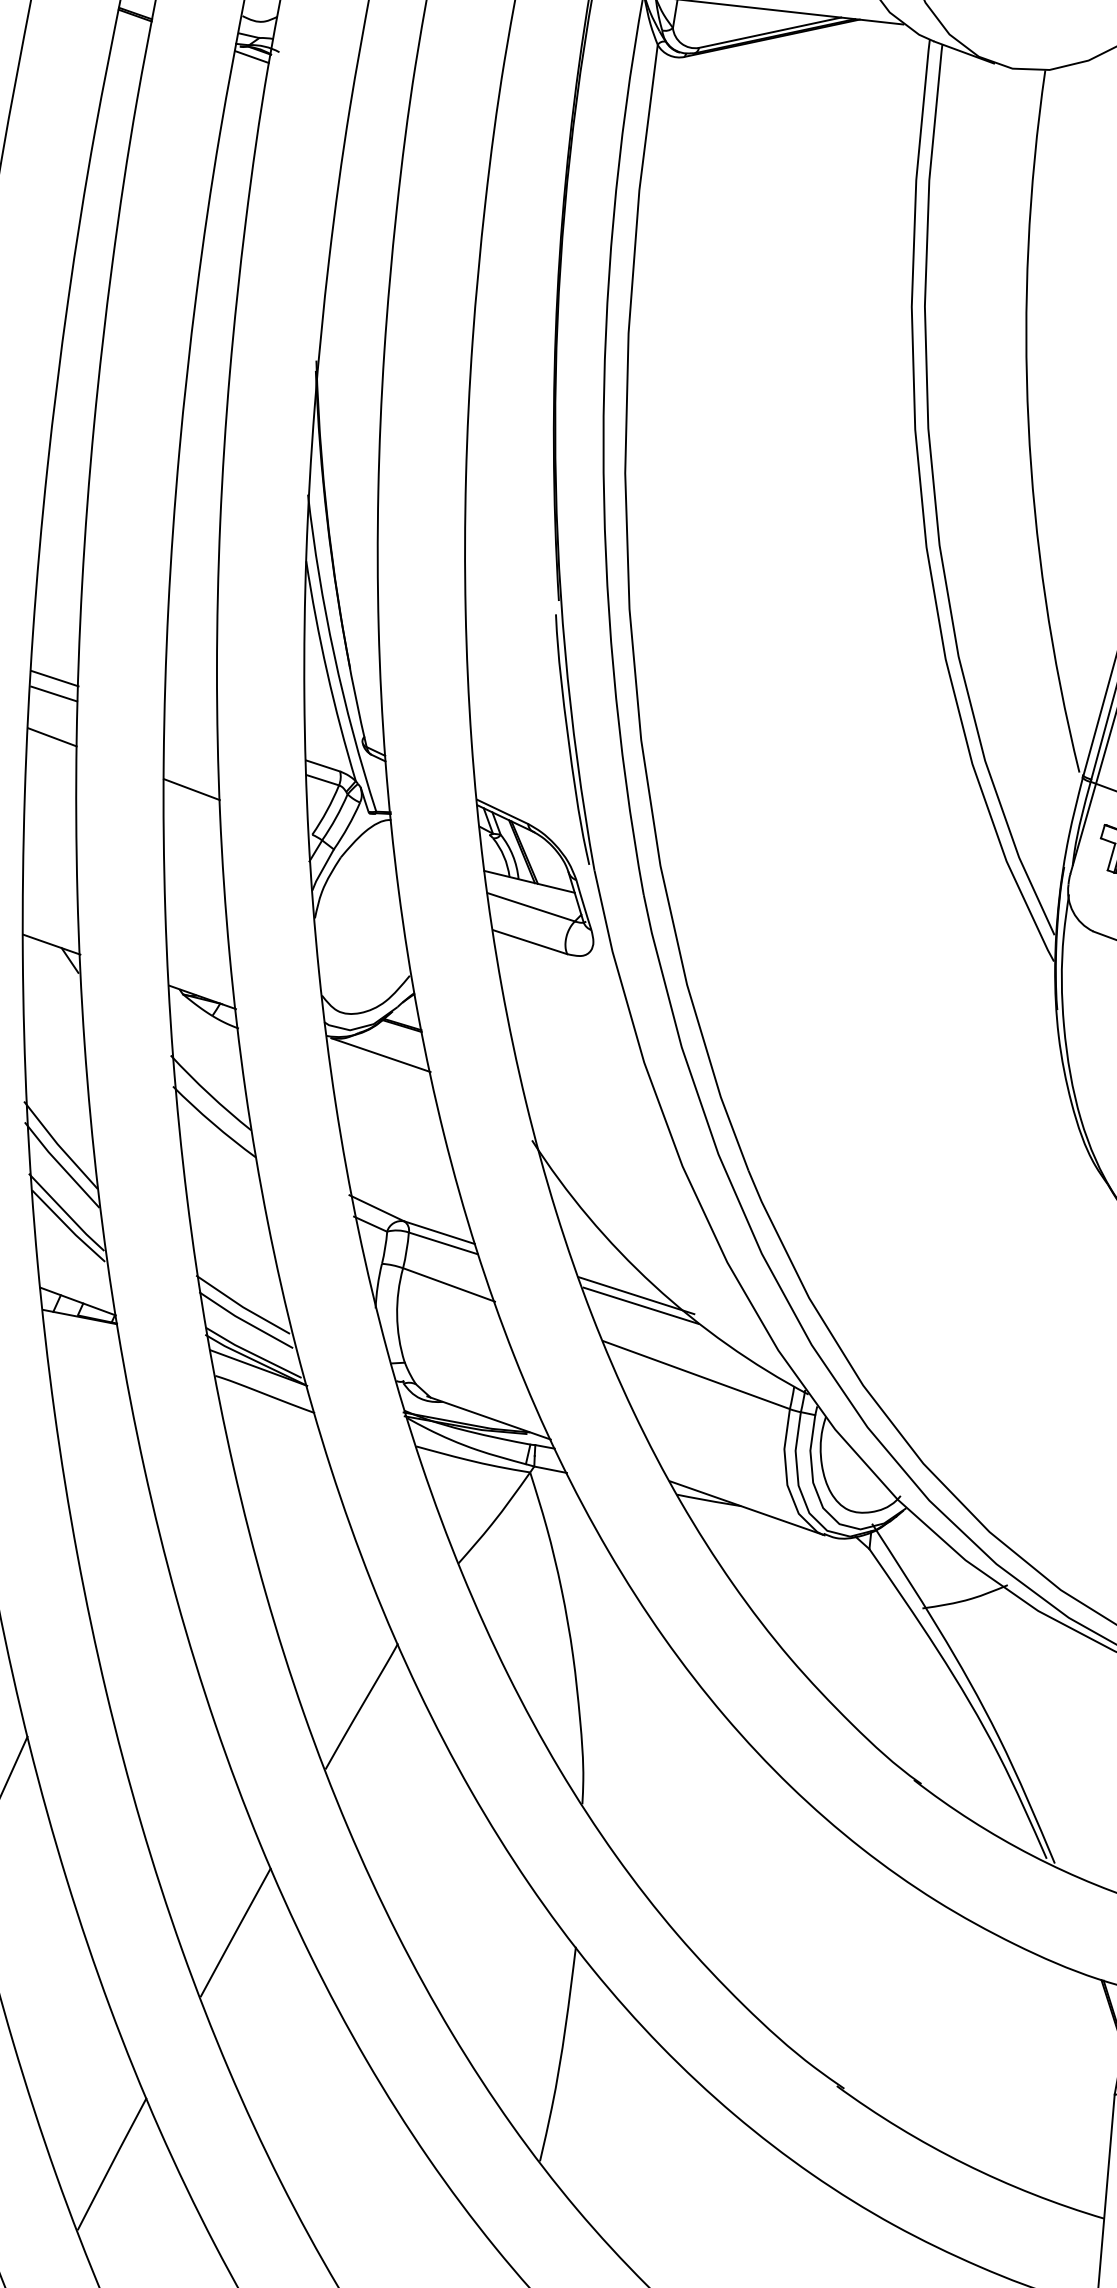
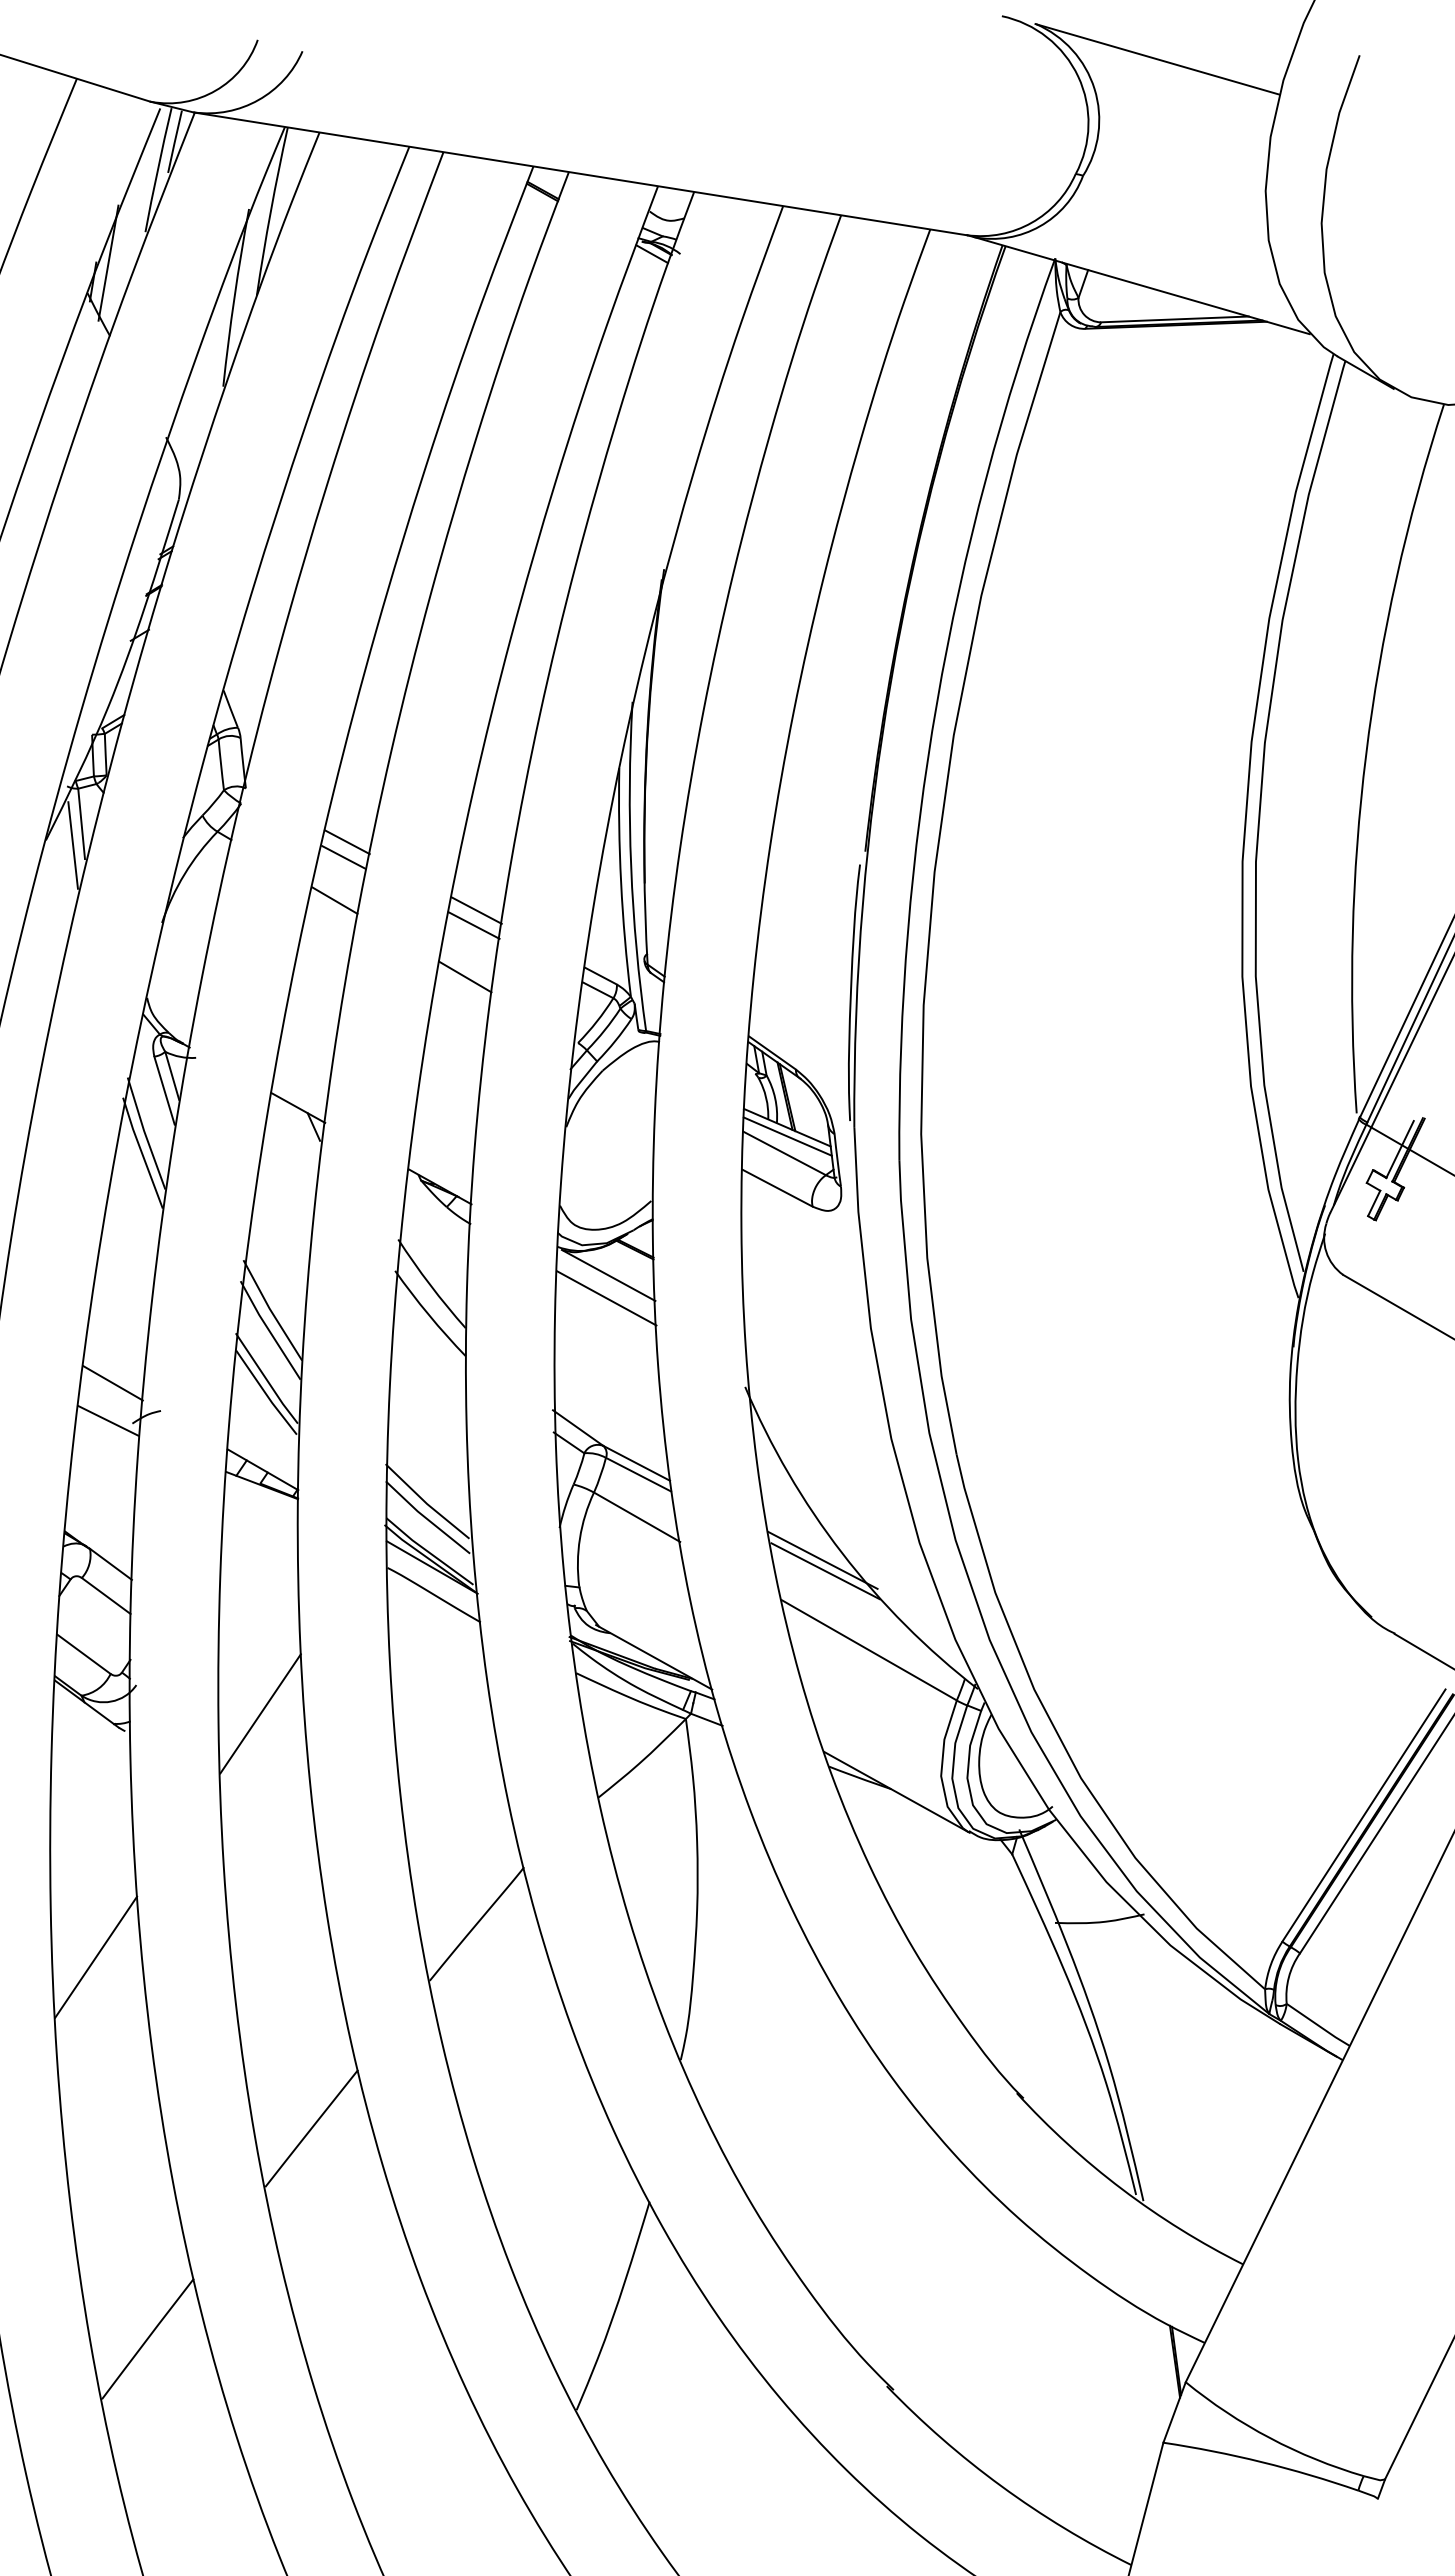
line: (191, 723) -> (476, 910), added
line: (191, 738) -> (473, 925), added
line: (531, 890) -> (787, 1136), added
line: (382, 1077) -> (606, 1298), added
line: (116, 1538) -> (260, 1713), added

